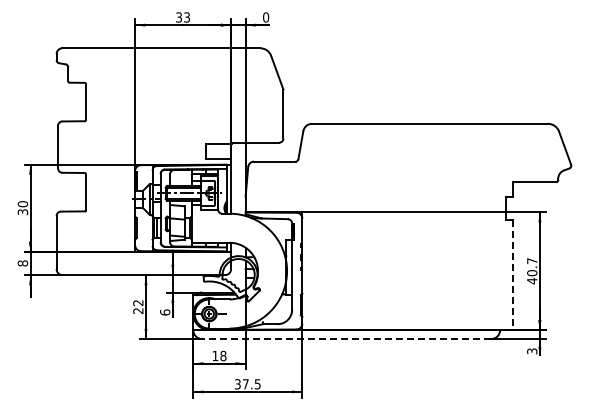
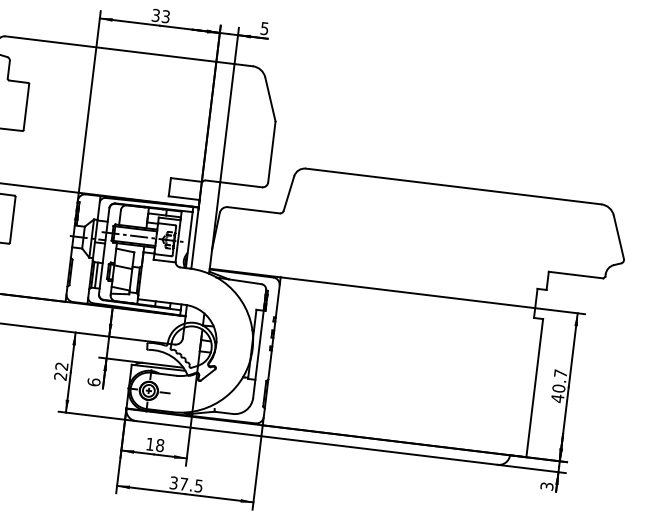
text: (266, 17) -> (265, 28), 0 -> 5
line: (513, 275) -> (535, 388), dashed -> solid
line: (346, 339) -> (316, 443), dashed -> solid

